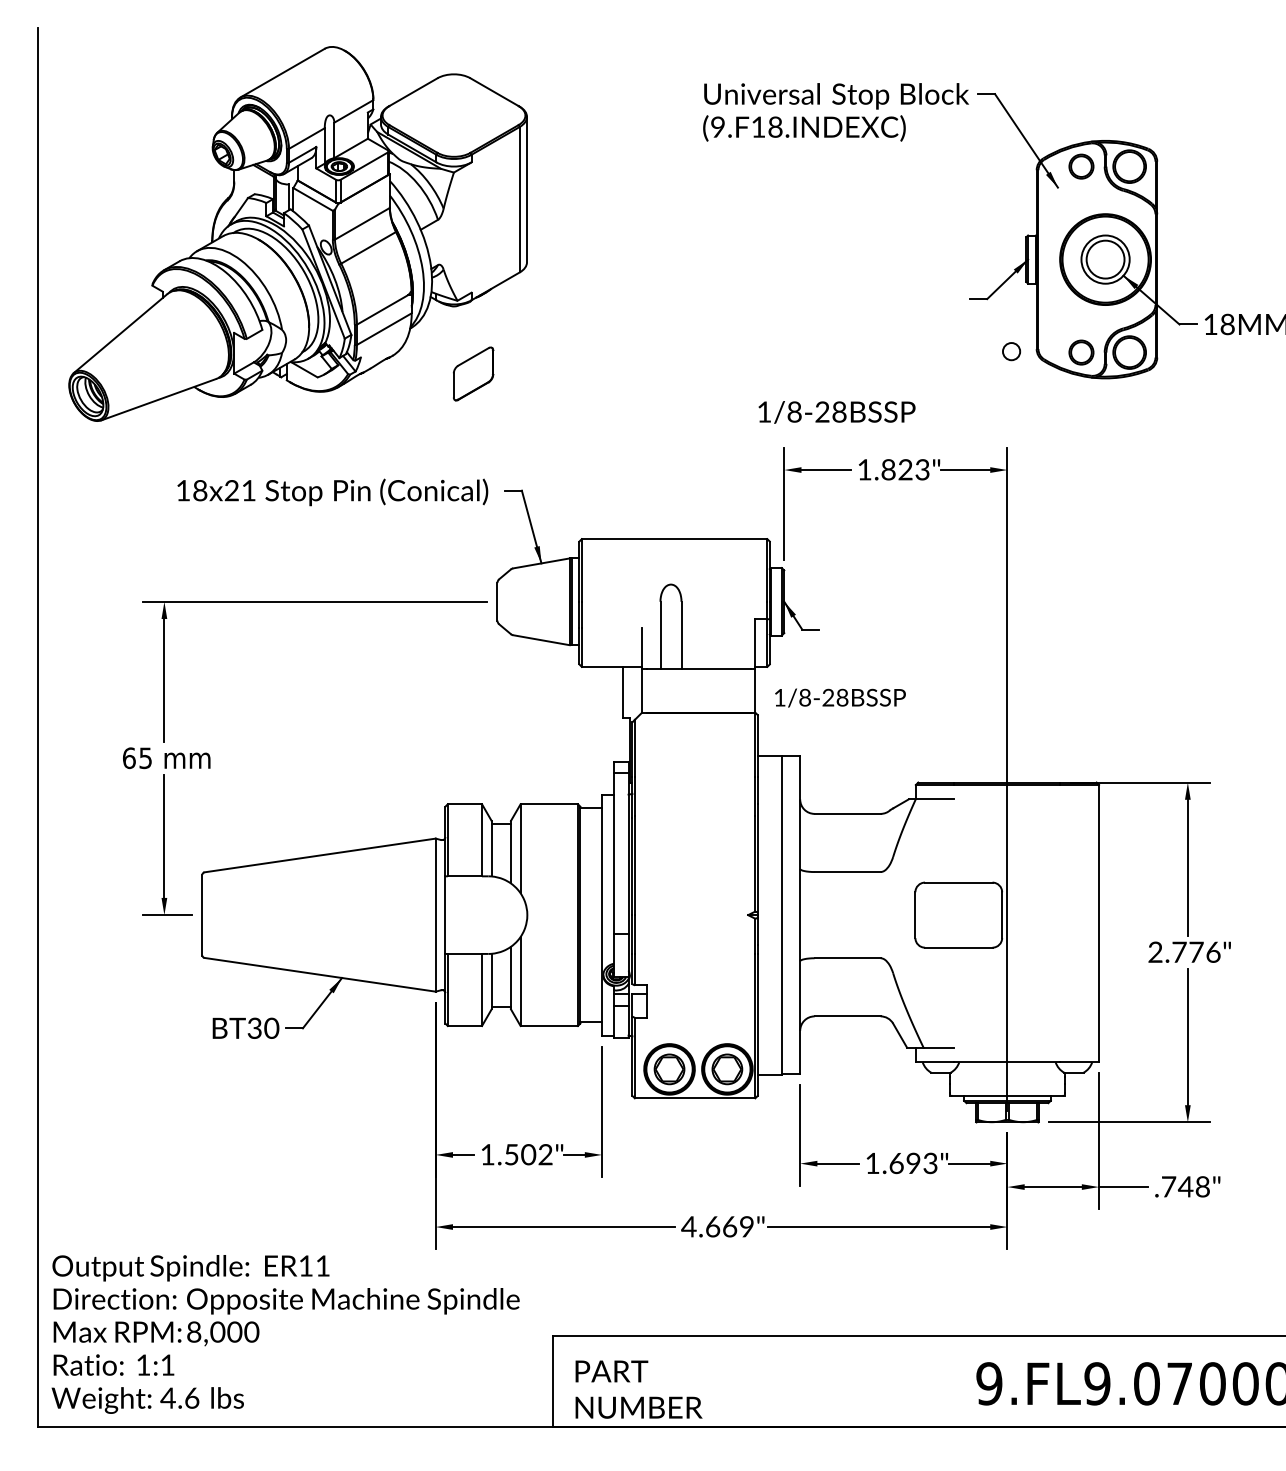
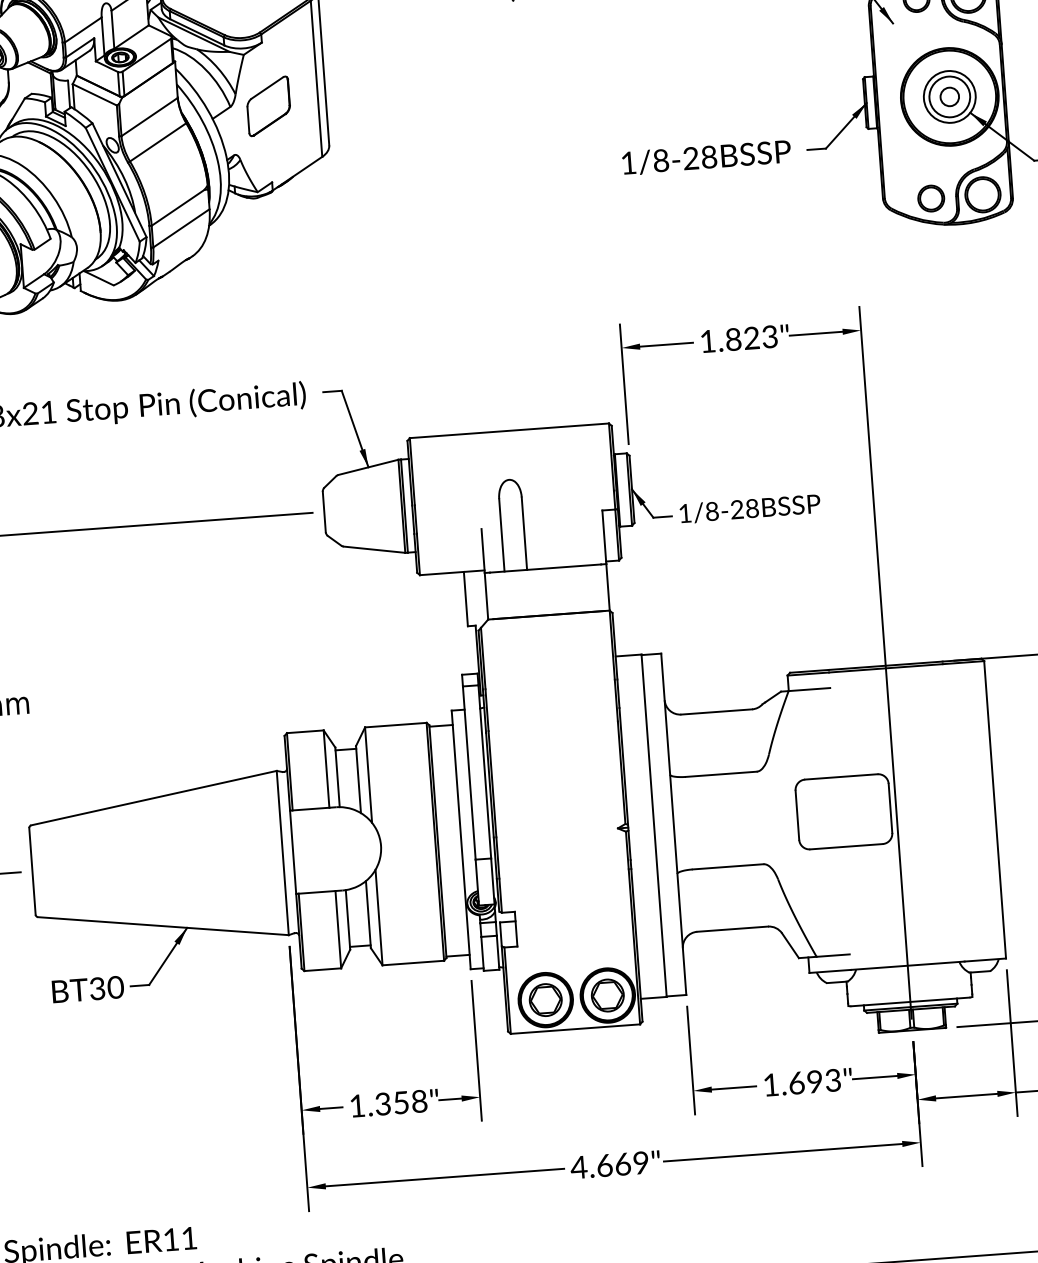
circle: (1011, 351) -> (949, 96), moved
part: (473, 373) -> (268, 105), moved
text: (836, 412) -> (706, 157), moved
text: (840, 697) -> (750, 508), moved
text: (528, 1154) -> (401, 1102), 1.502" -> 1.358"

